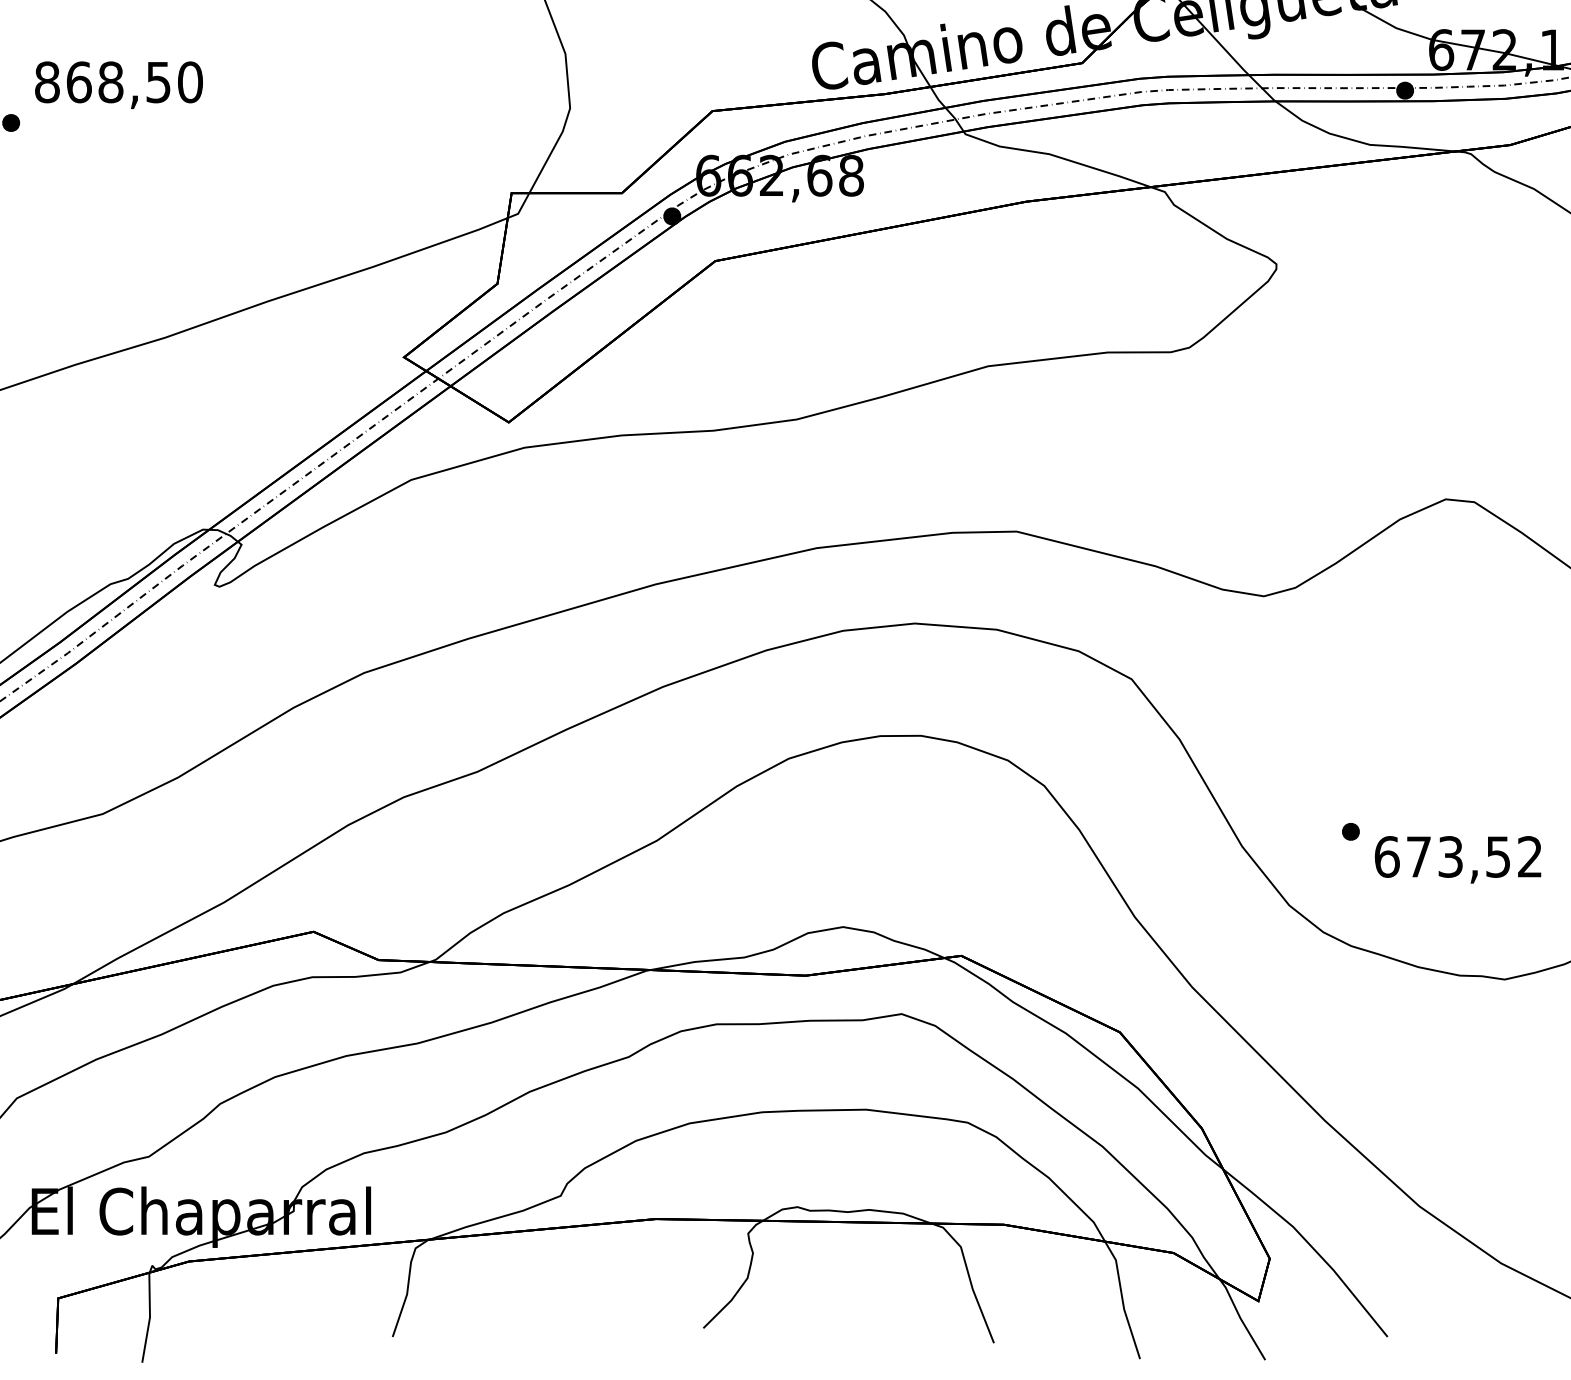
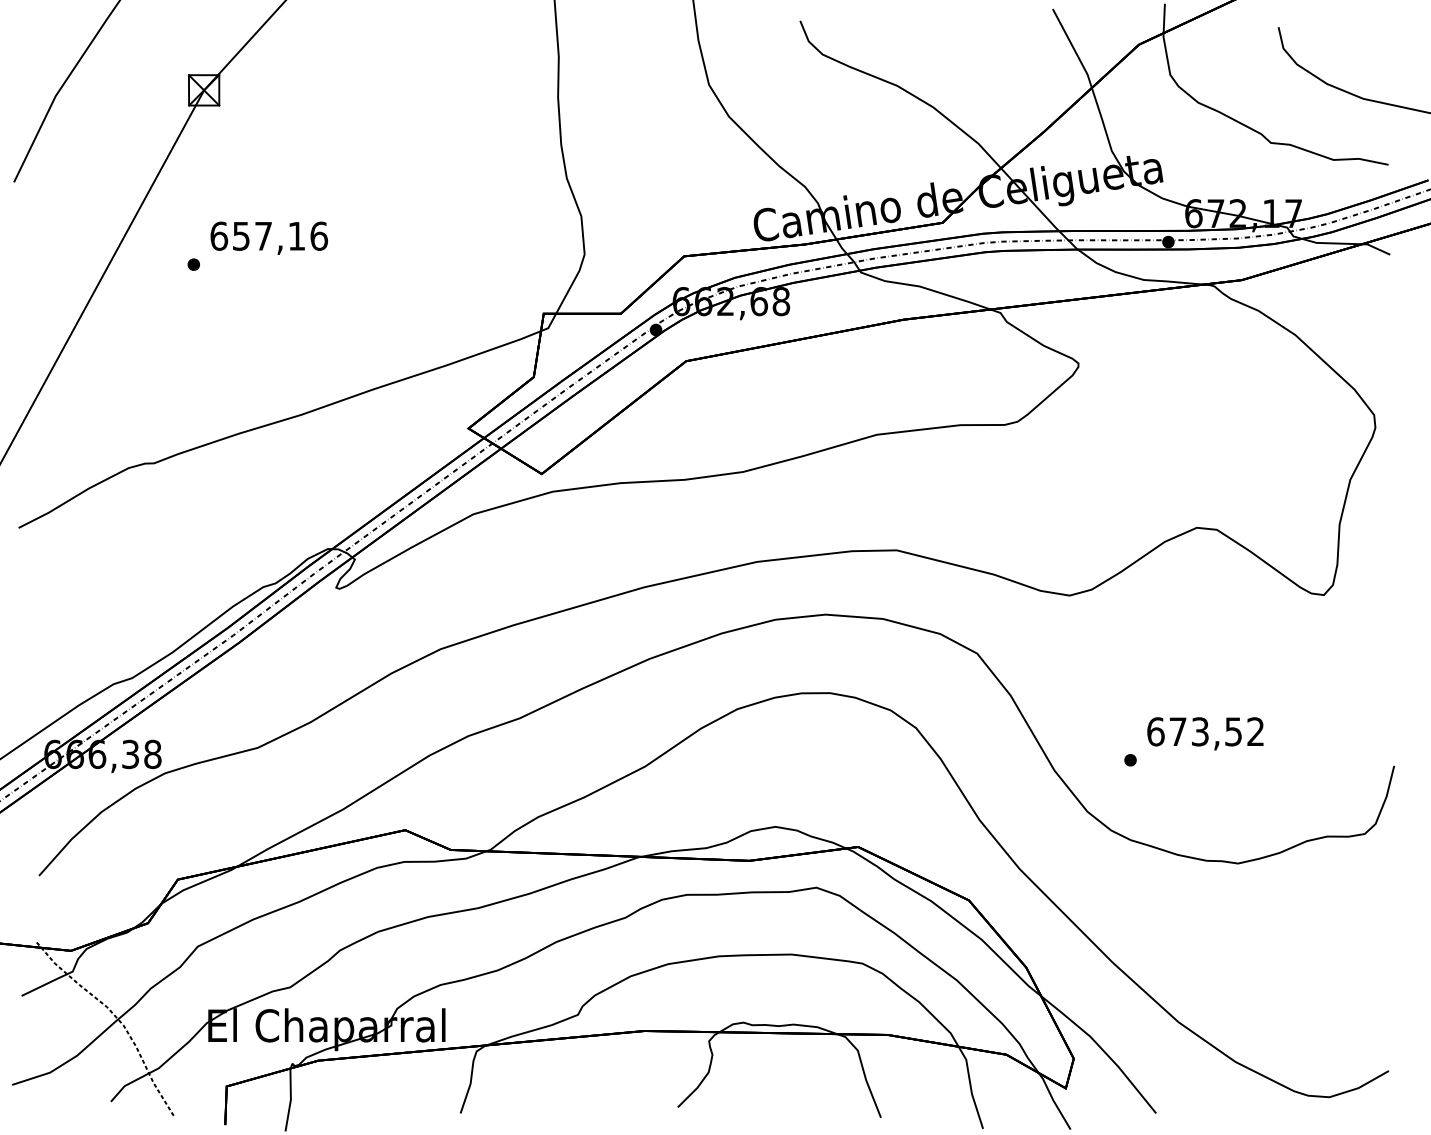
text: (119, 81) -> (269, 235), 868,50 -> 657,16
text: (1458, 859) -> (1205, 733), moved

